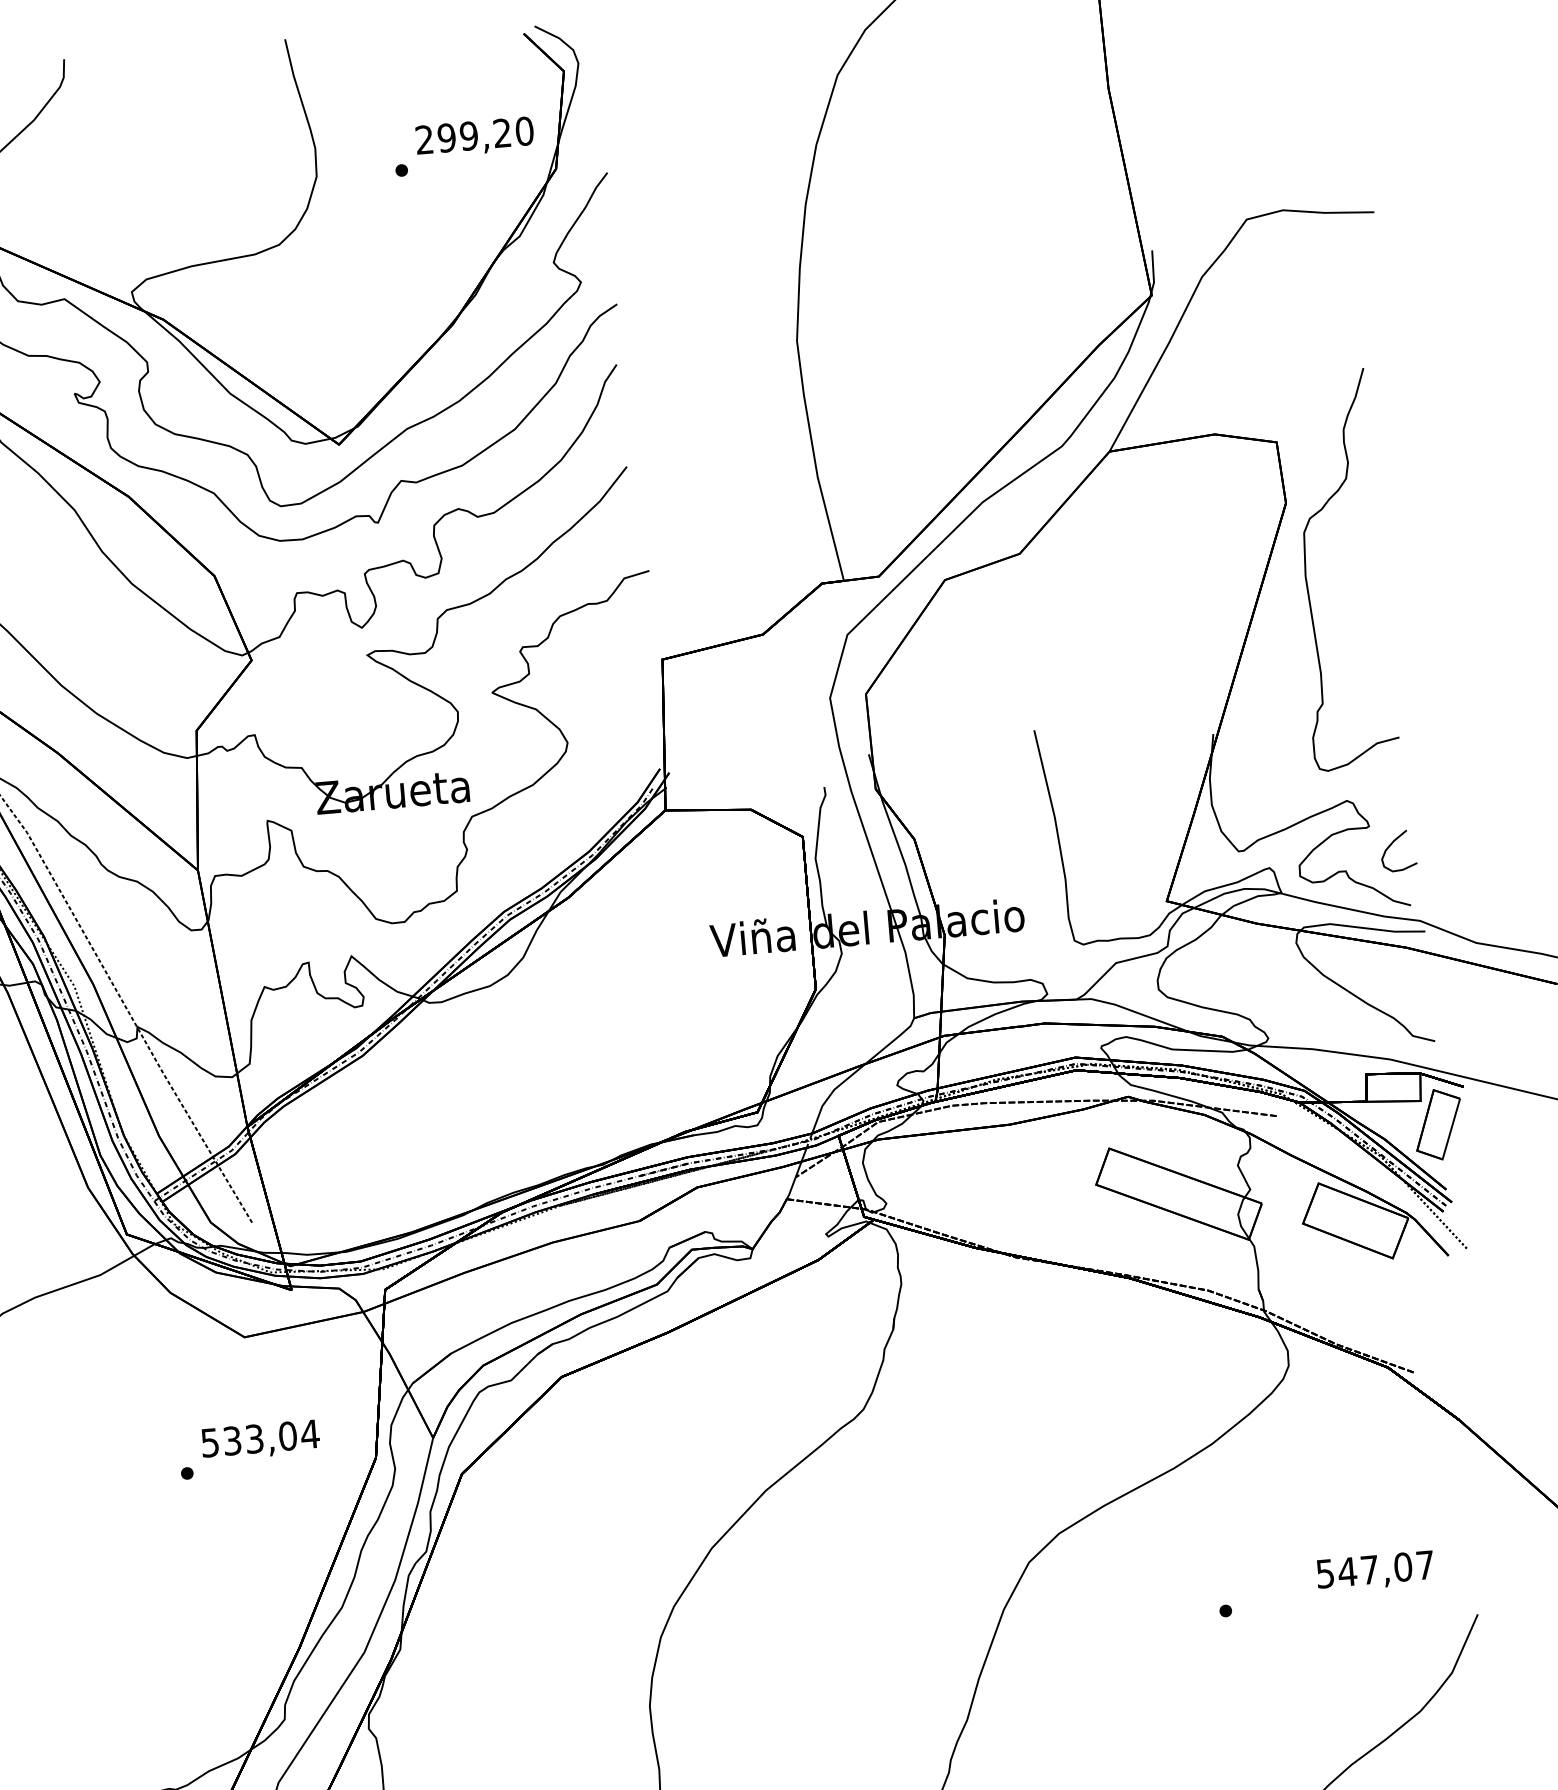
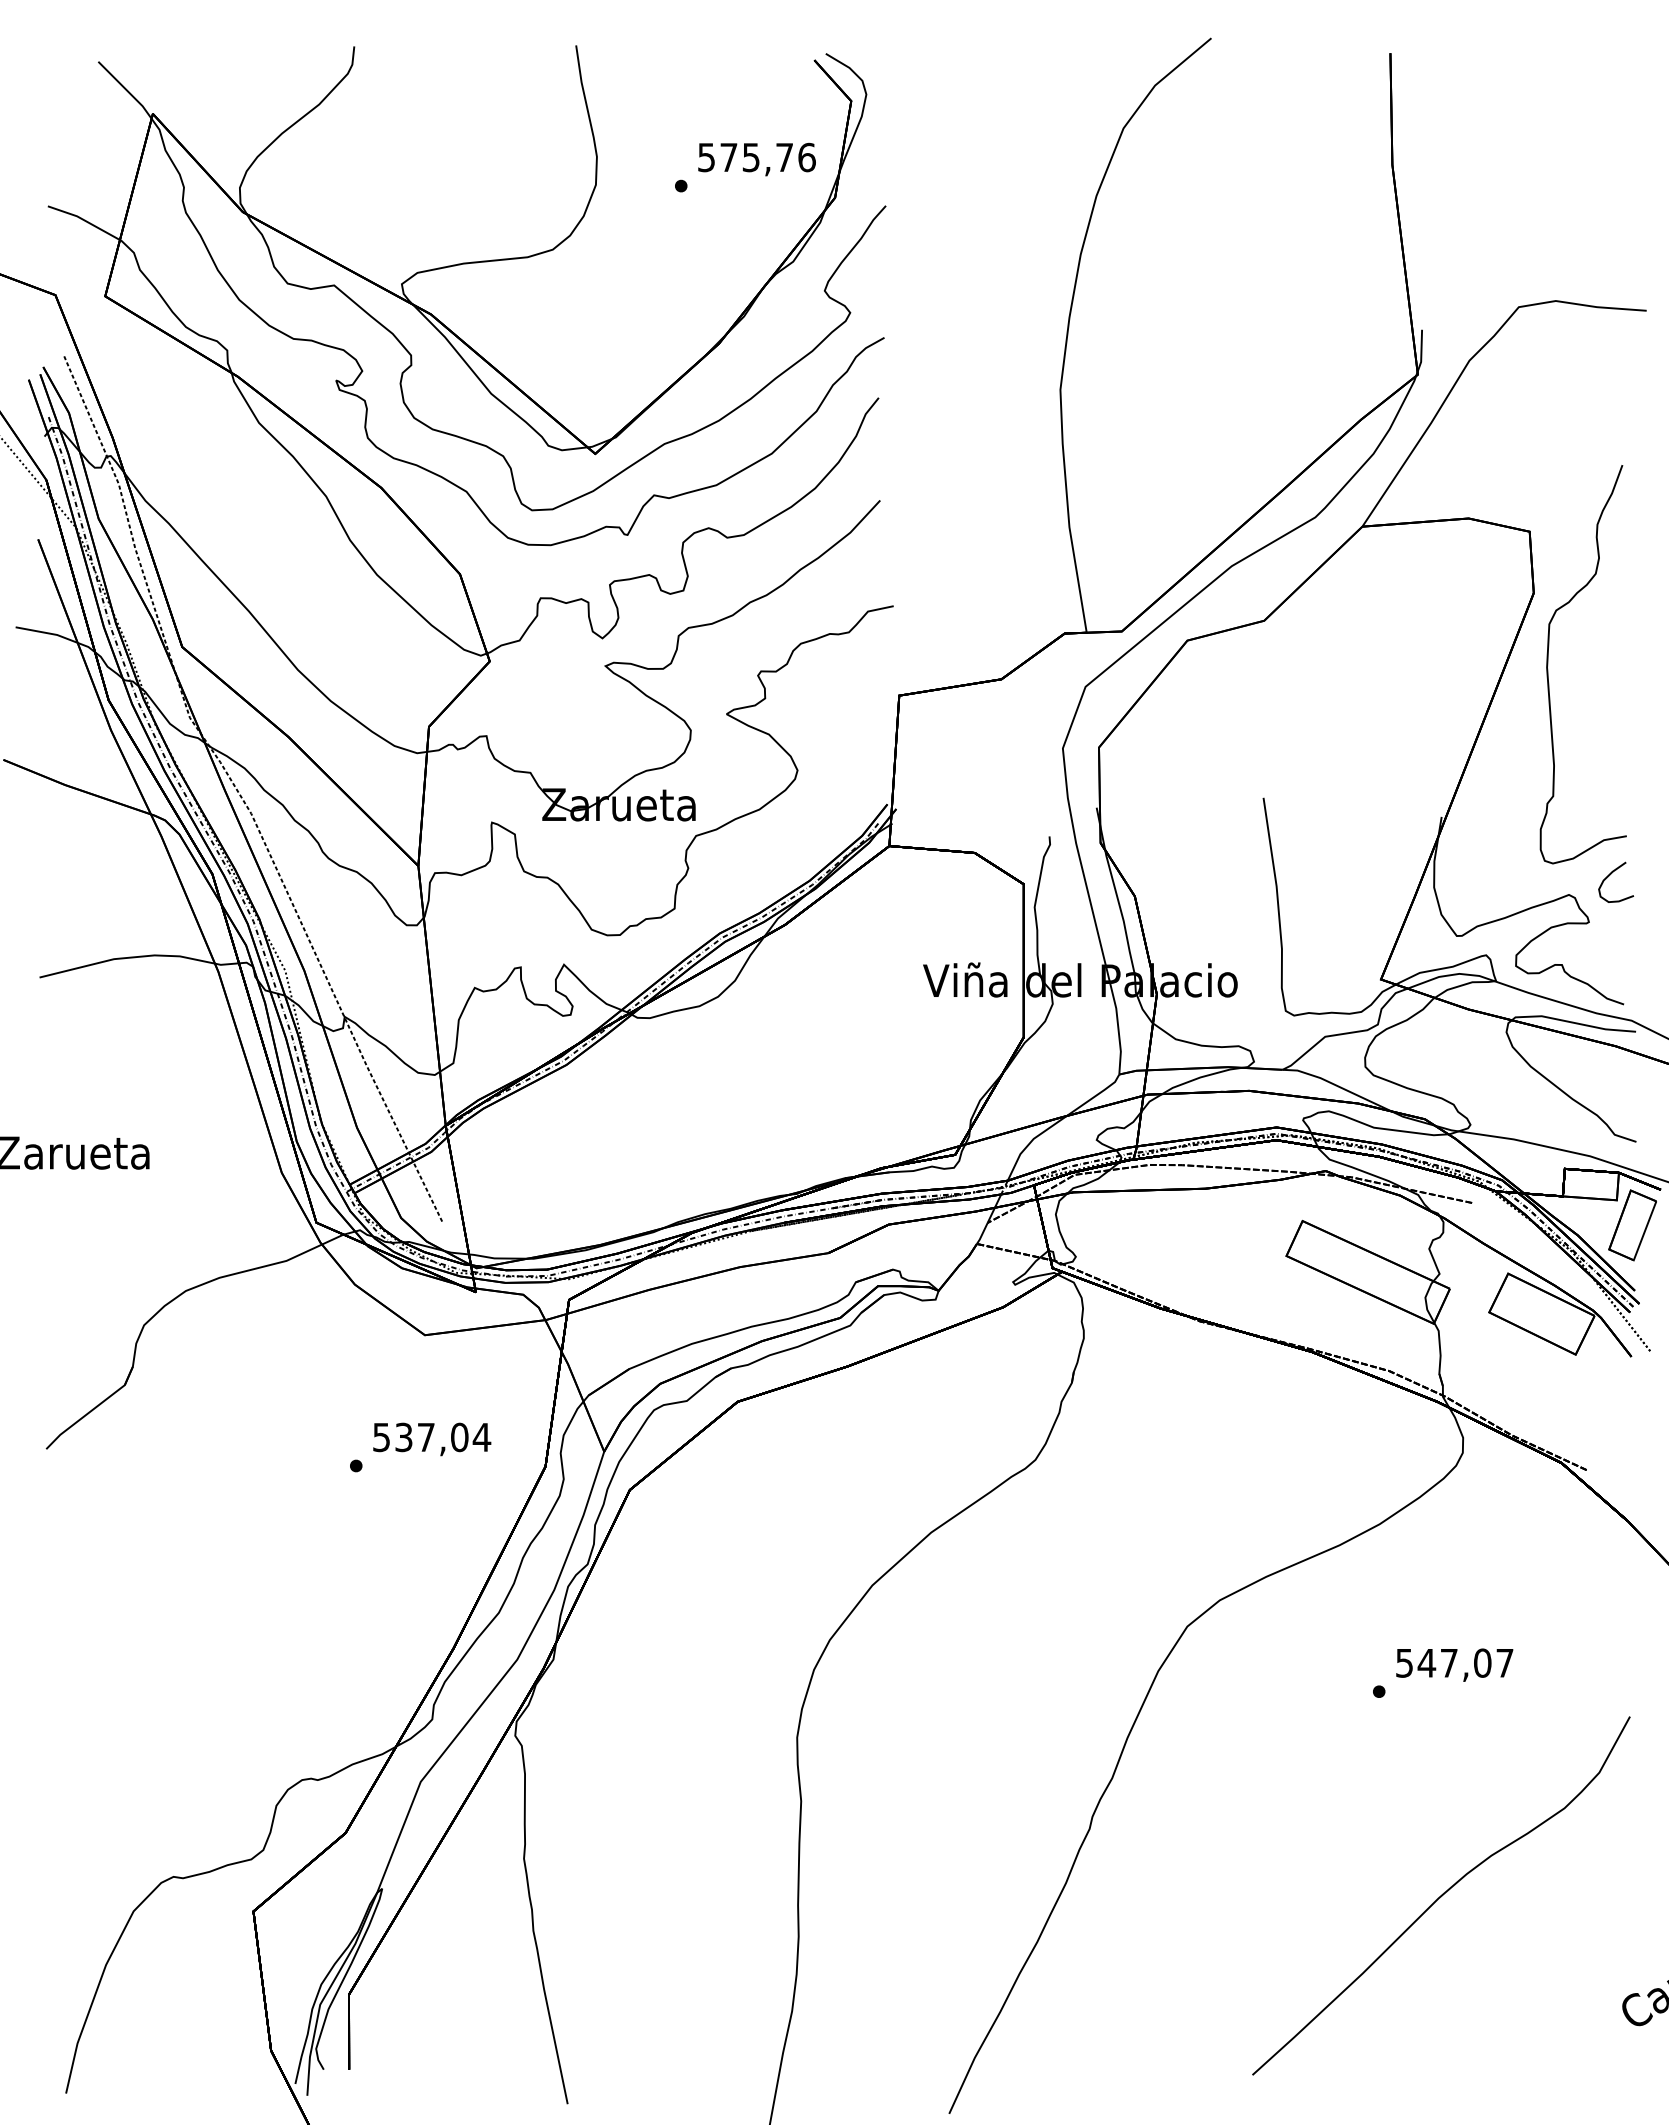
text: (474, 135) -> (756, 157), 299,20 -> 575,76
curve: (1392, 844) -> (1610, 875), moved
text: (253, 1439) -> (425, 1437), 533,04 -> 537,04
text: (1375, 1570) -> (1454, 1664), moved

